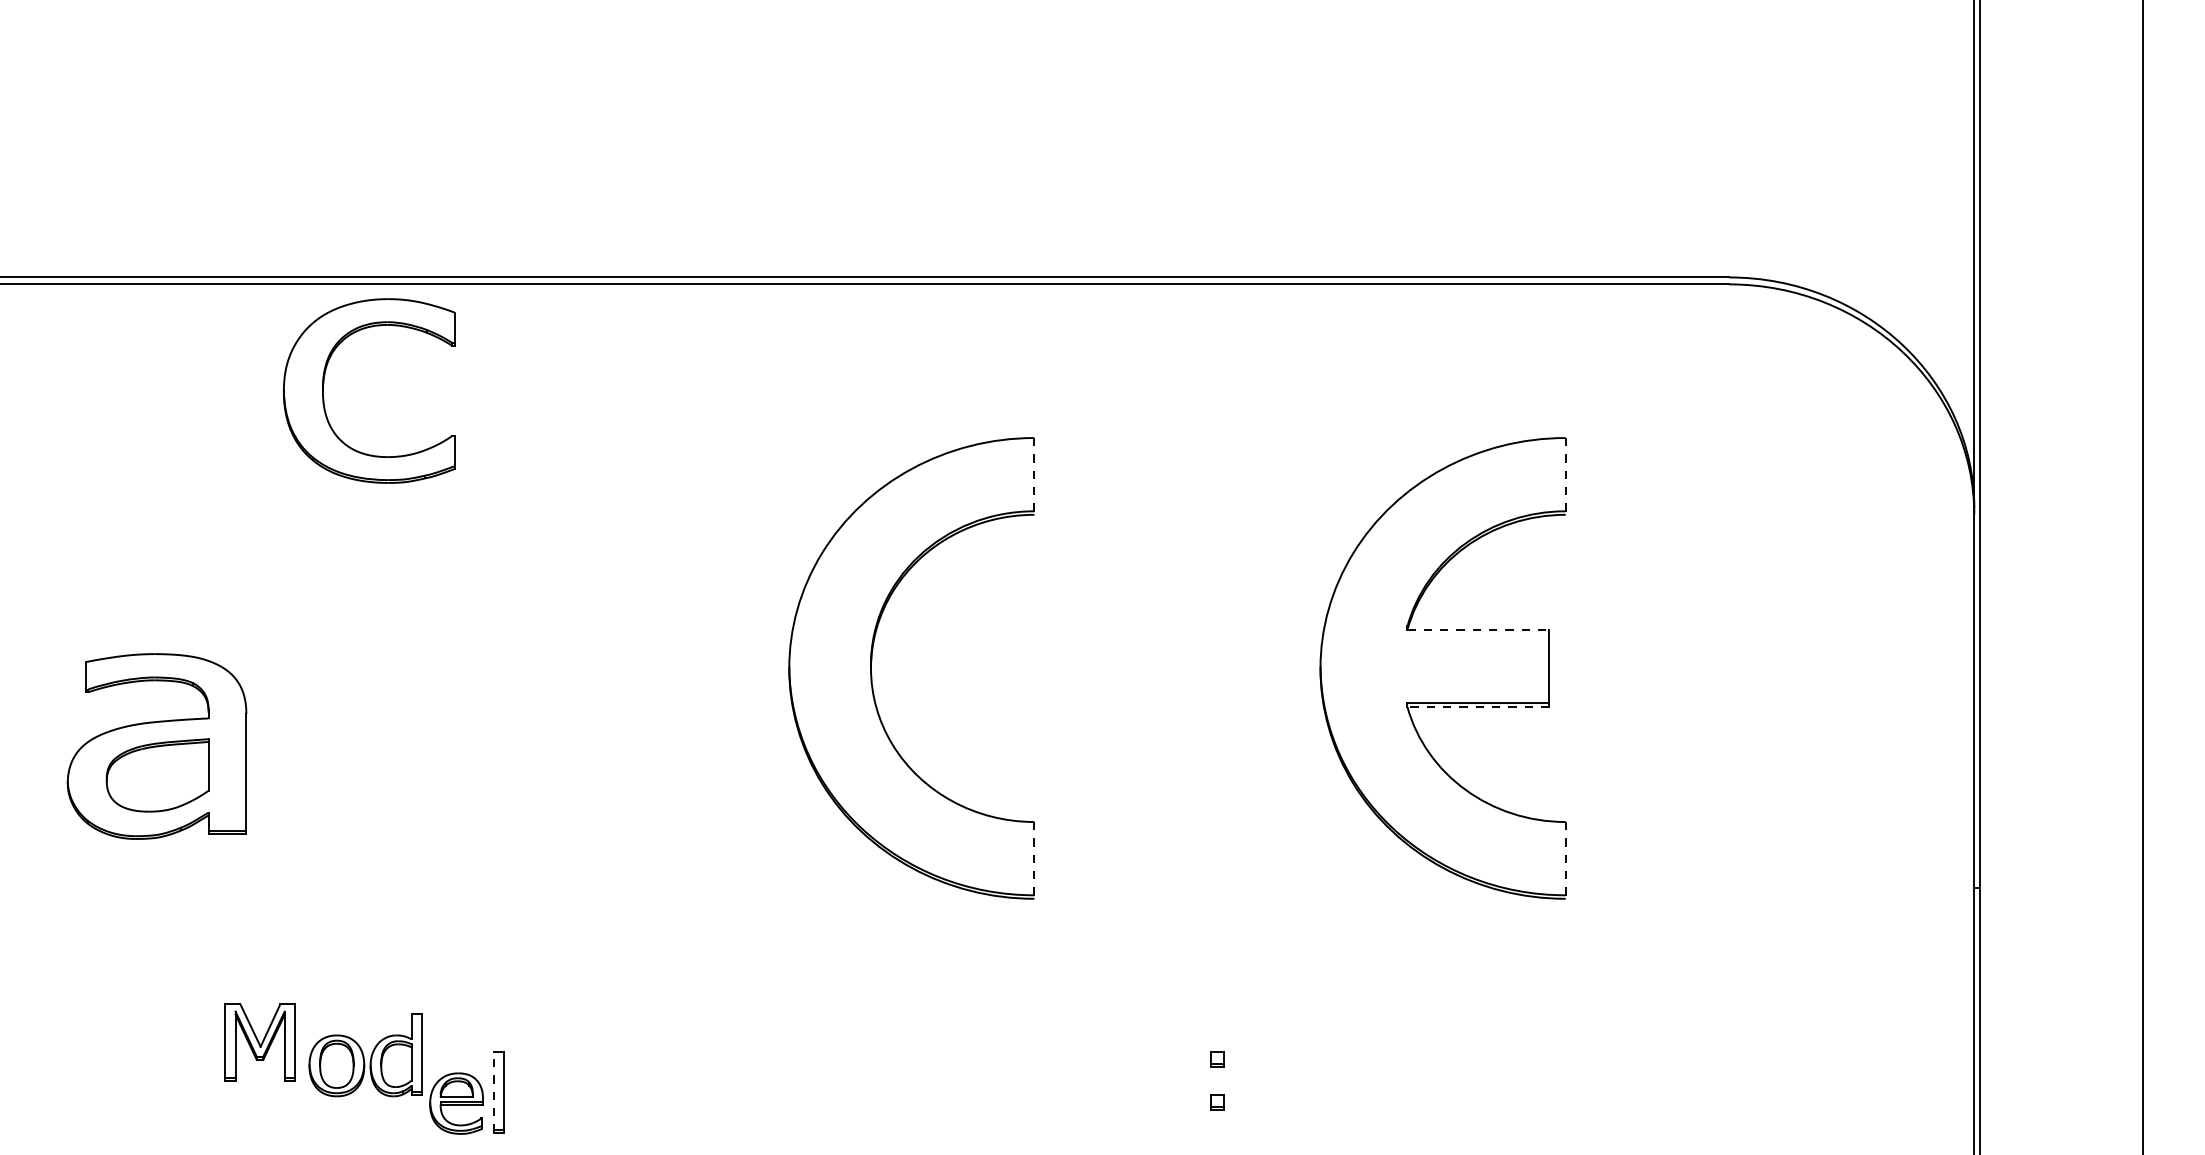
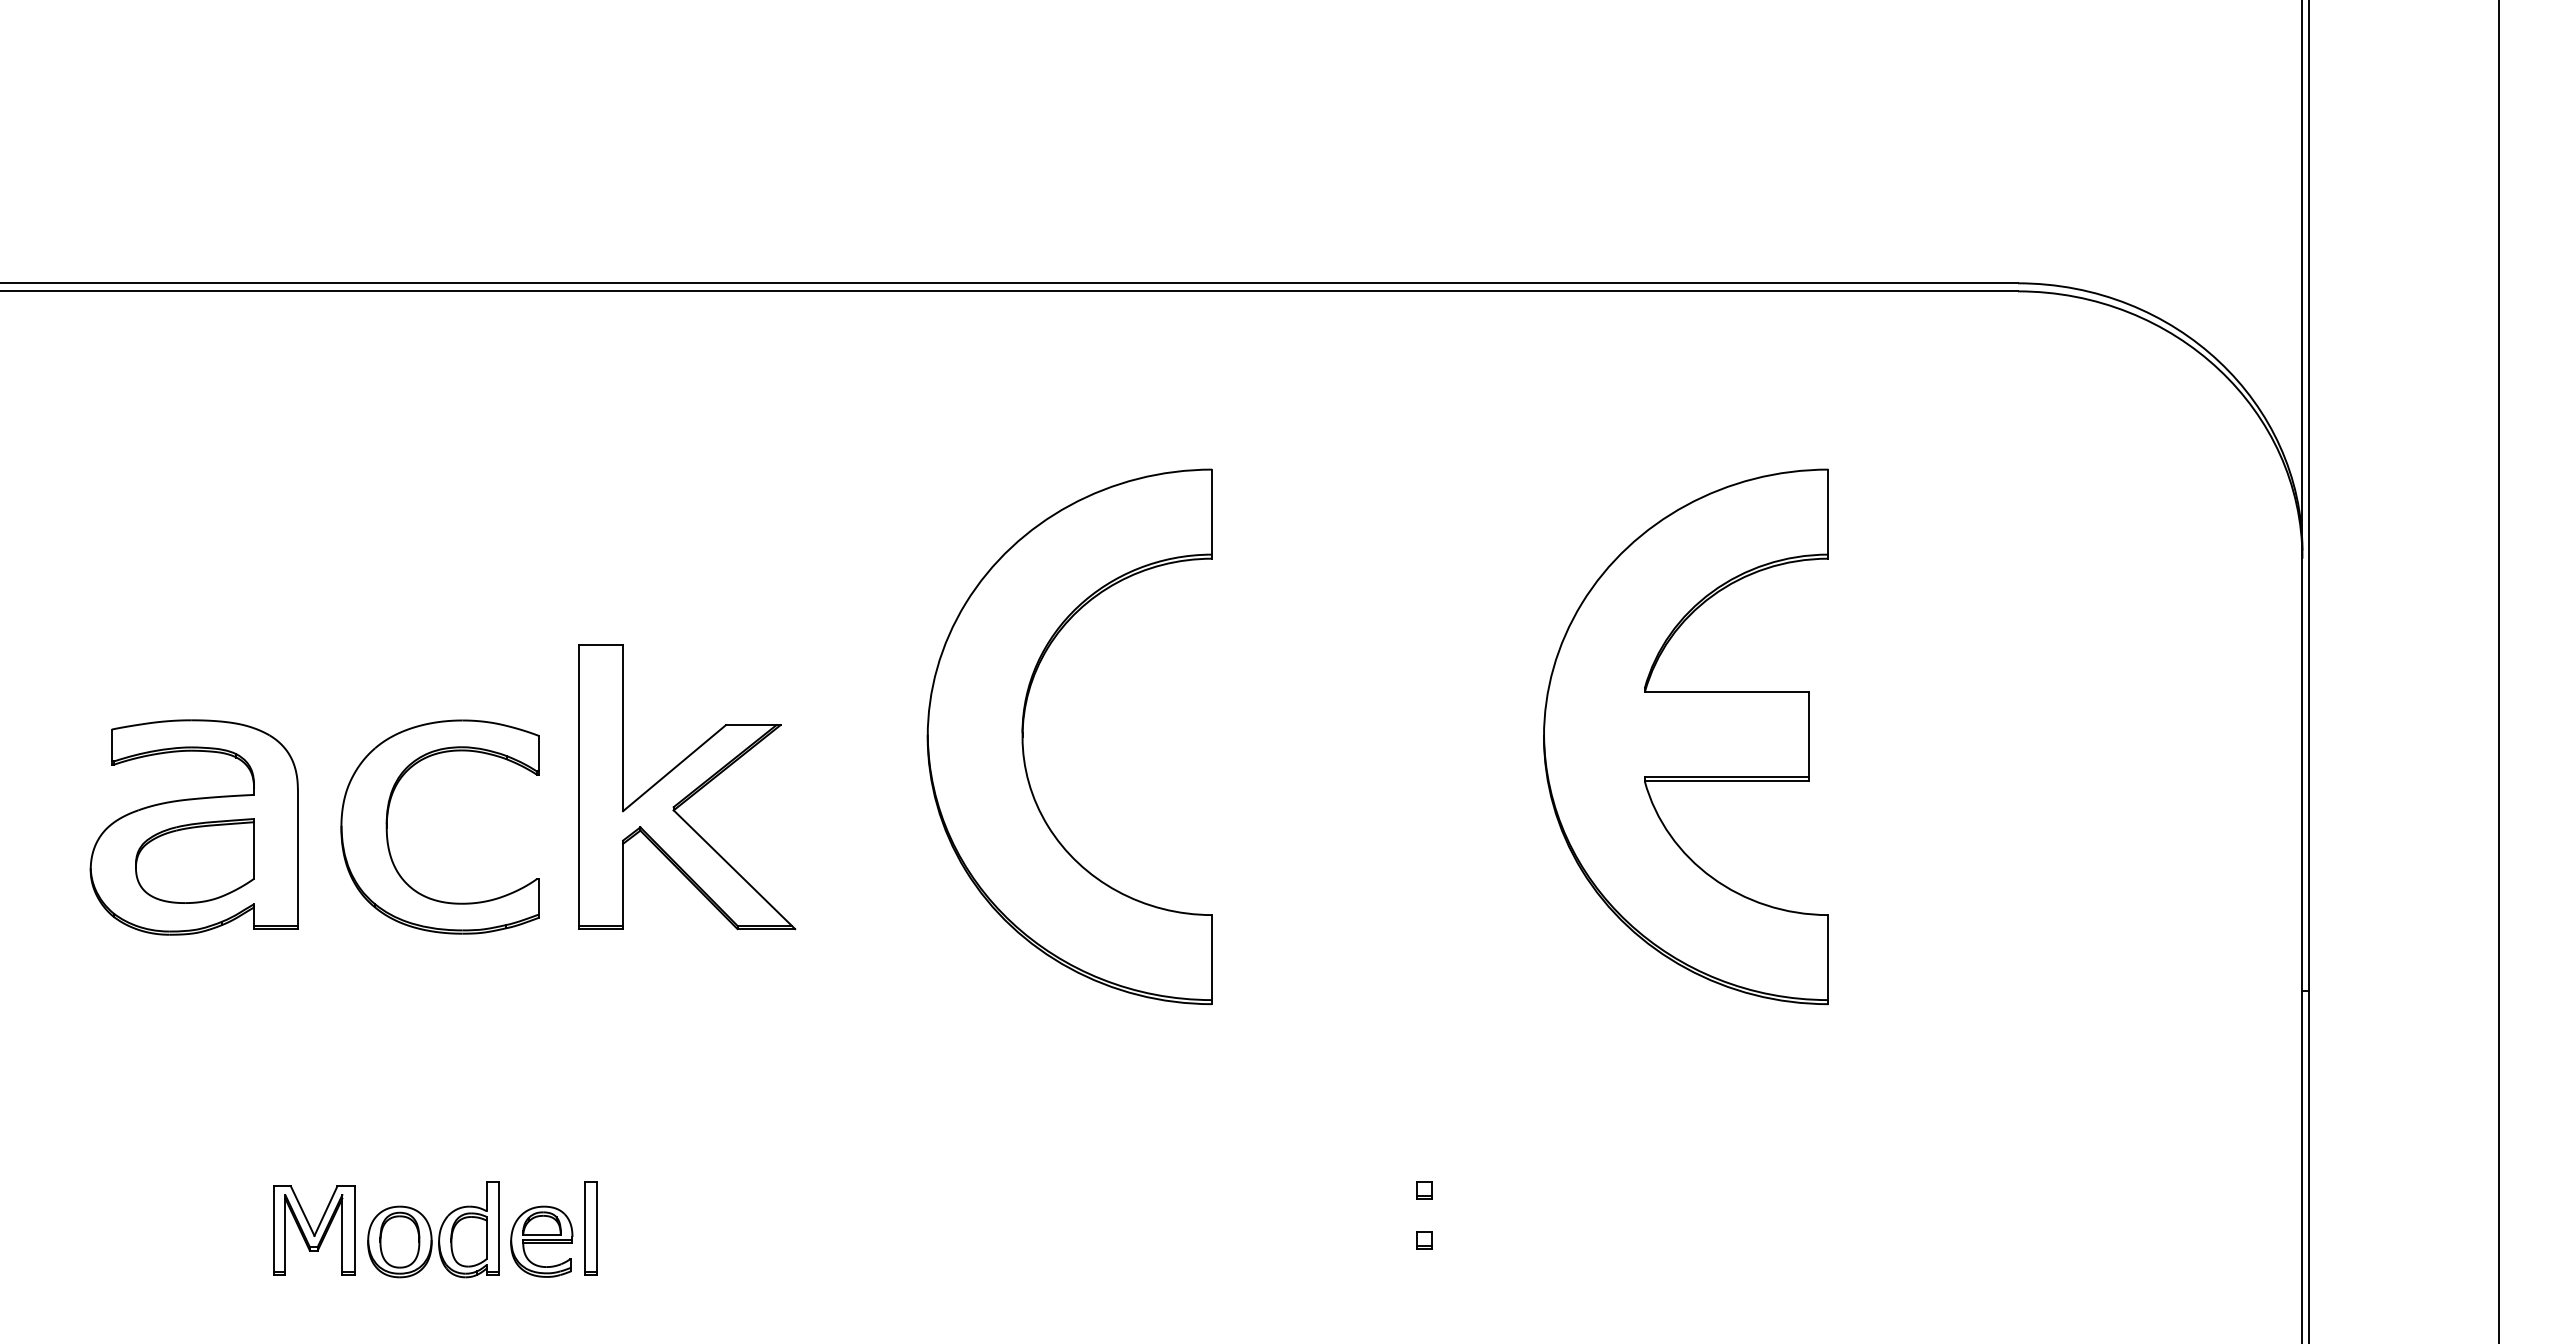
part: (324, 381) -> (388, 816), moved
line: (1034, 476) -> (1212, 514), dashed -> solid
line: (1565, 476) -> (1828, 514), dashed -> solid
line: (1478, 630) -> (1727, 692), dashed -> solid
line: (1477, 706) -> (1726, 781), dashed -> solid
part: (582, 712) -> (687, 787), added
line: (1034, 860) -> (1212, 959), dashed -> solid
line: (1565, 860) -> (1828, 959), dashed -> solid
part: (260, 1042) -> (314, 1230), moved
part: (365, 1055) -> (433, 1229), moved
line: (493, 1092) -> (584, 1228), dashed -> solid

